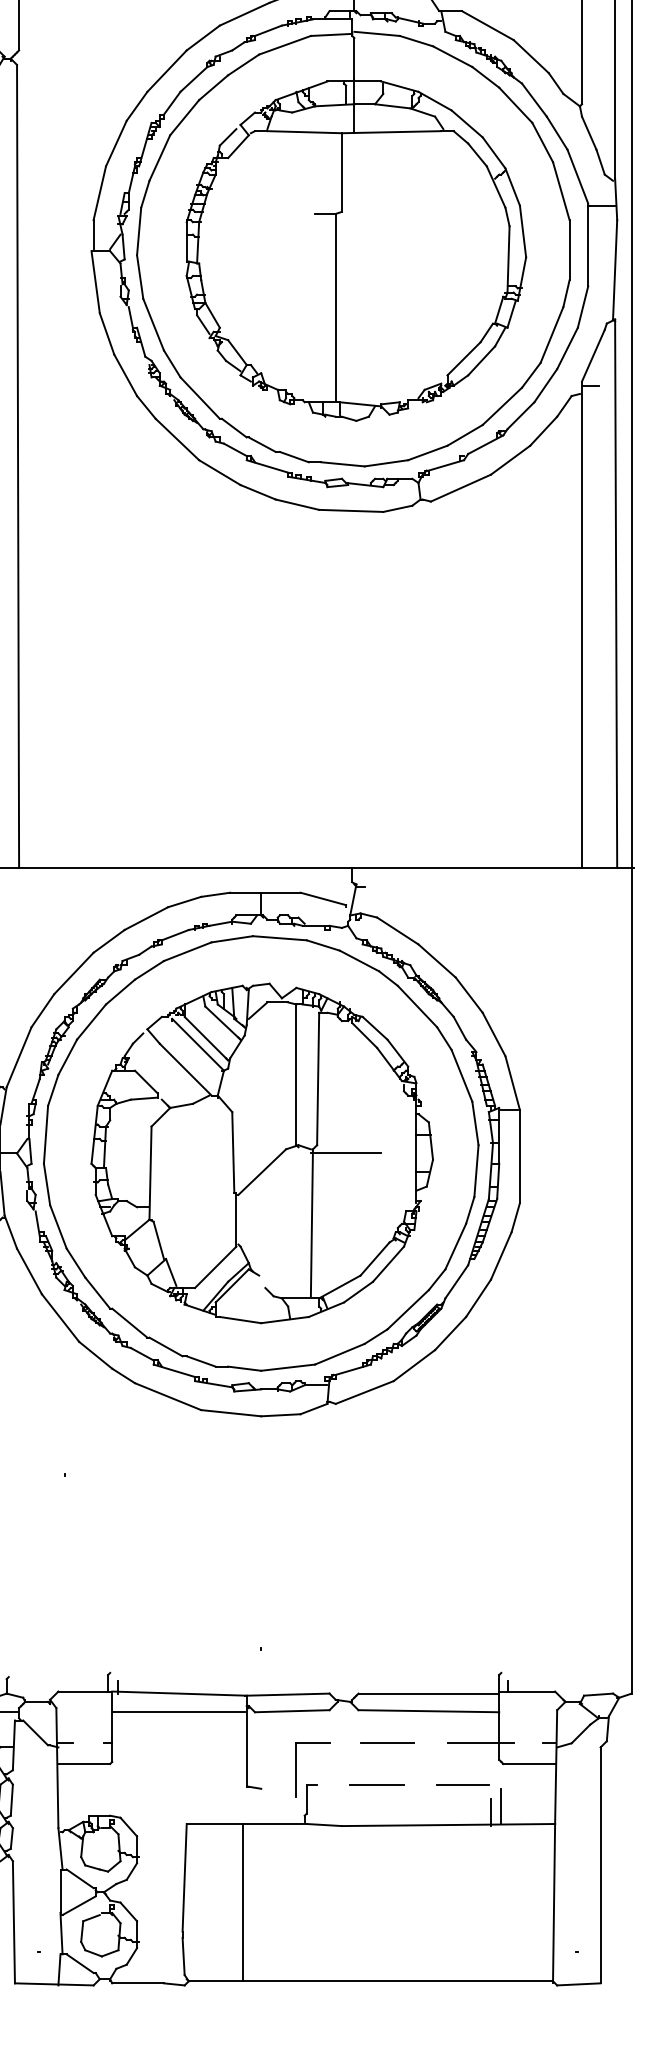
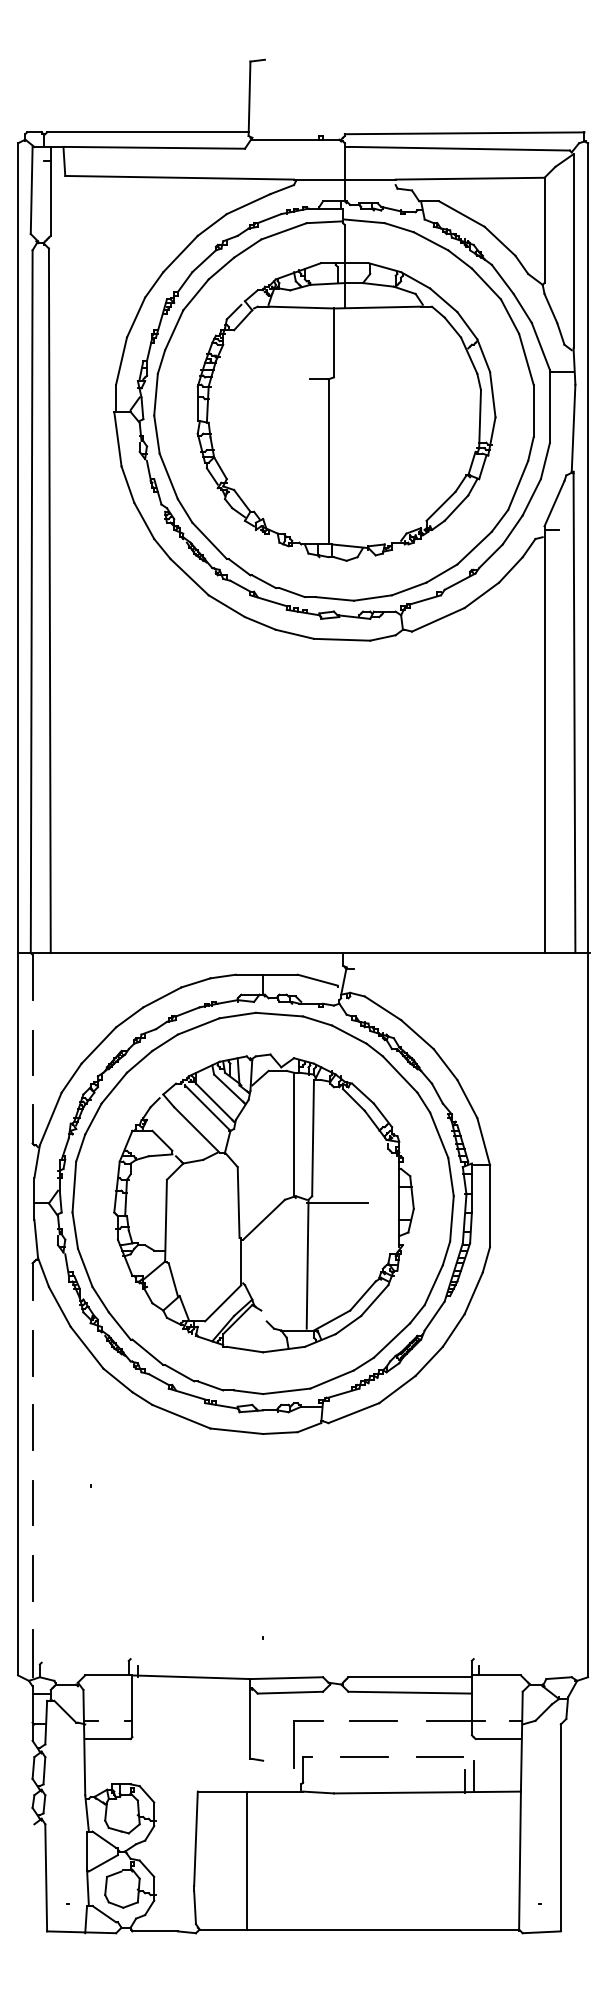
line: (178, 1712) -> (190, 1693), removed

